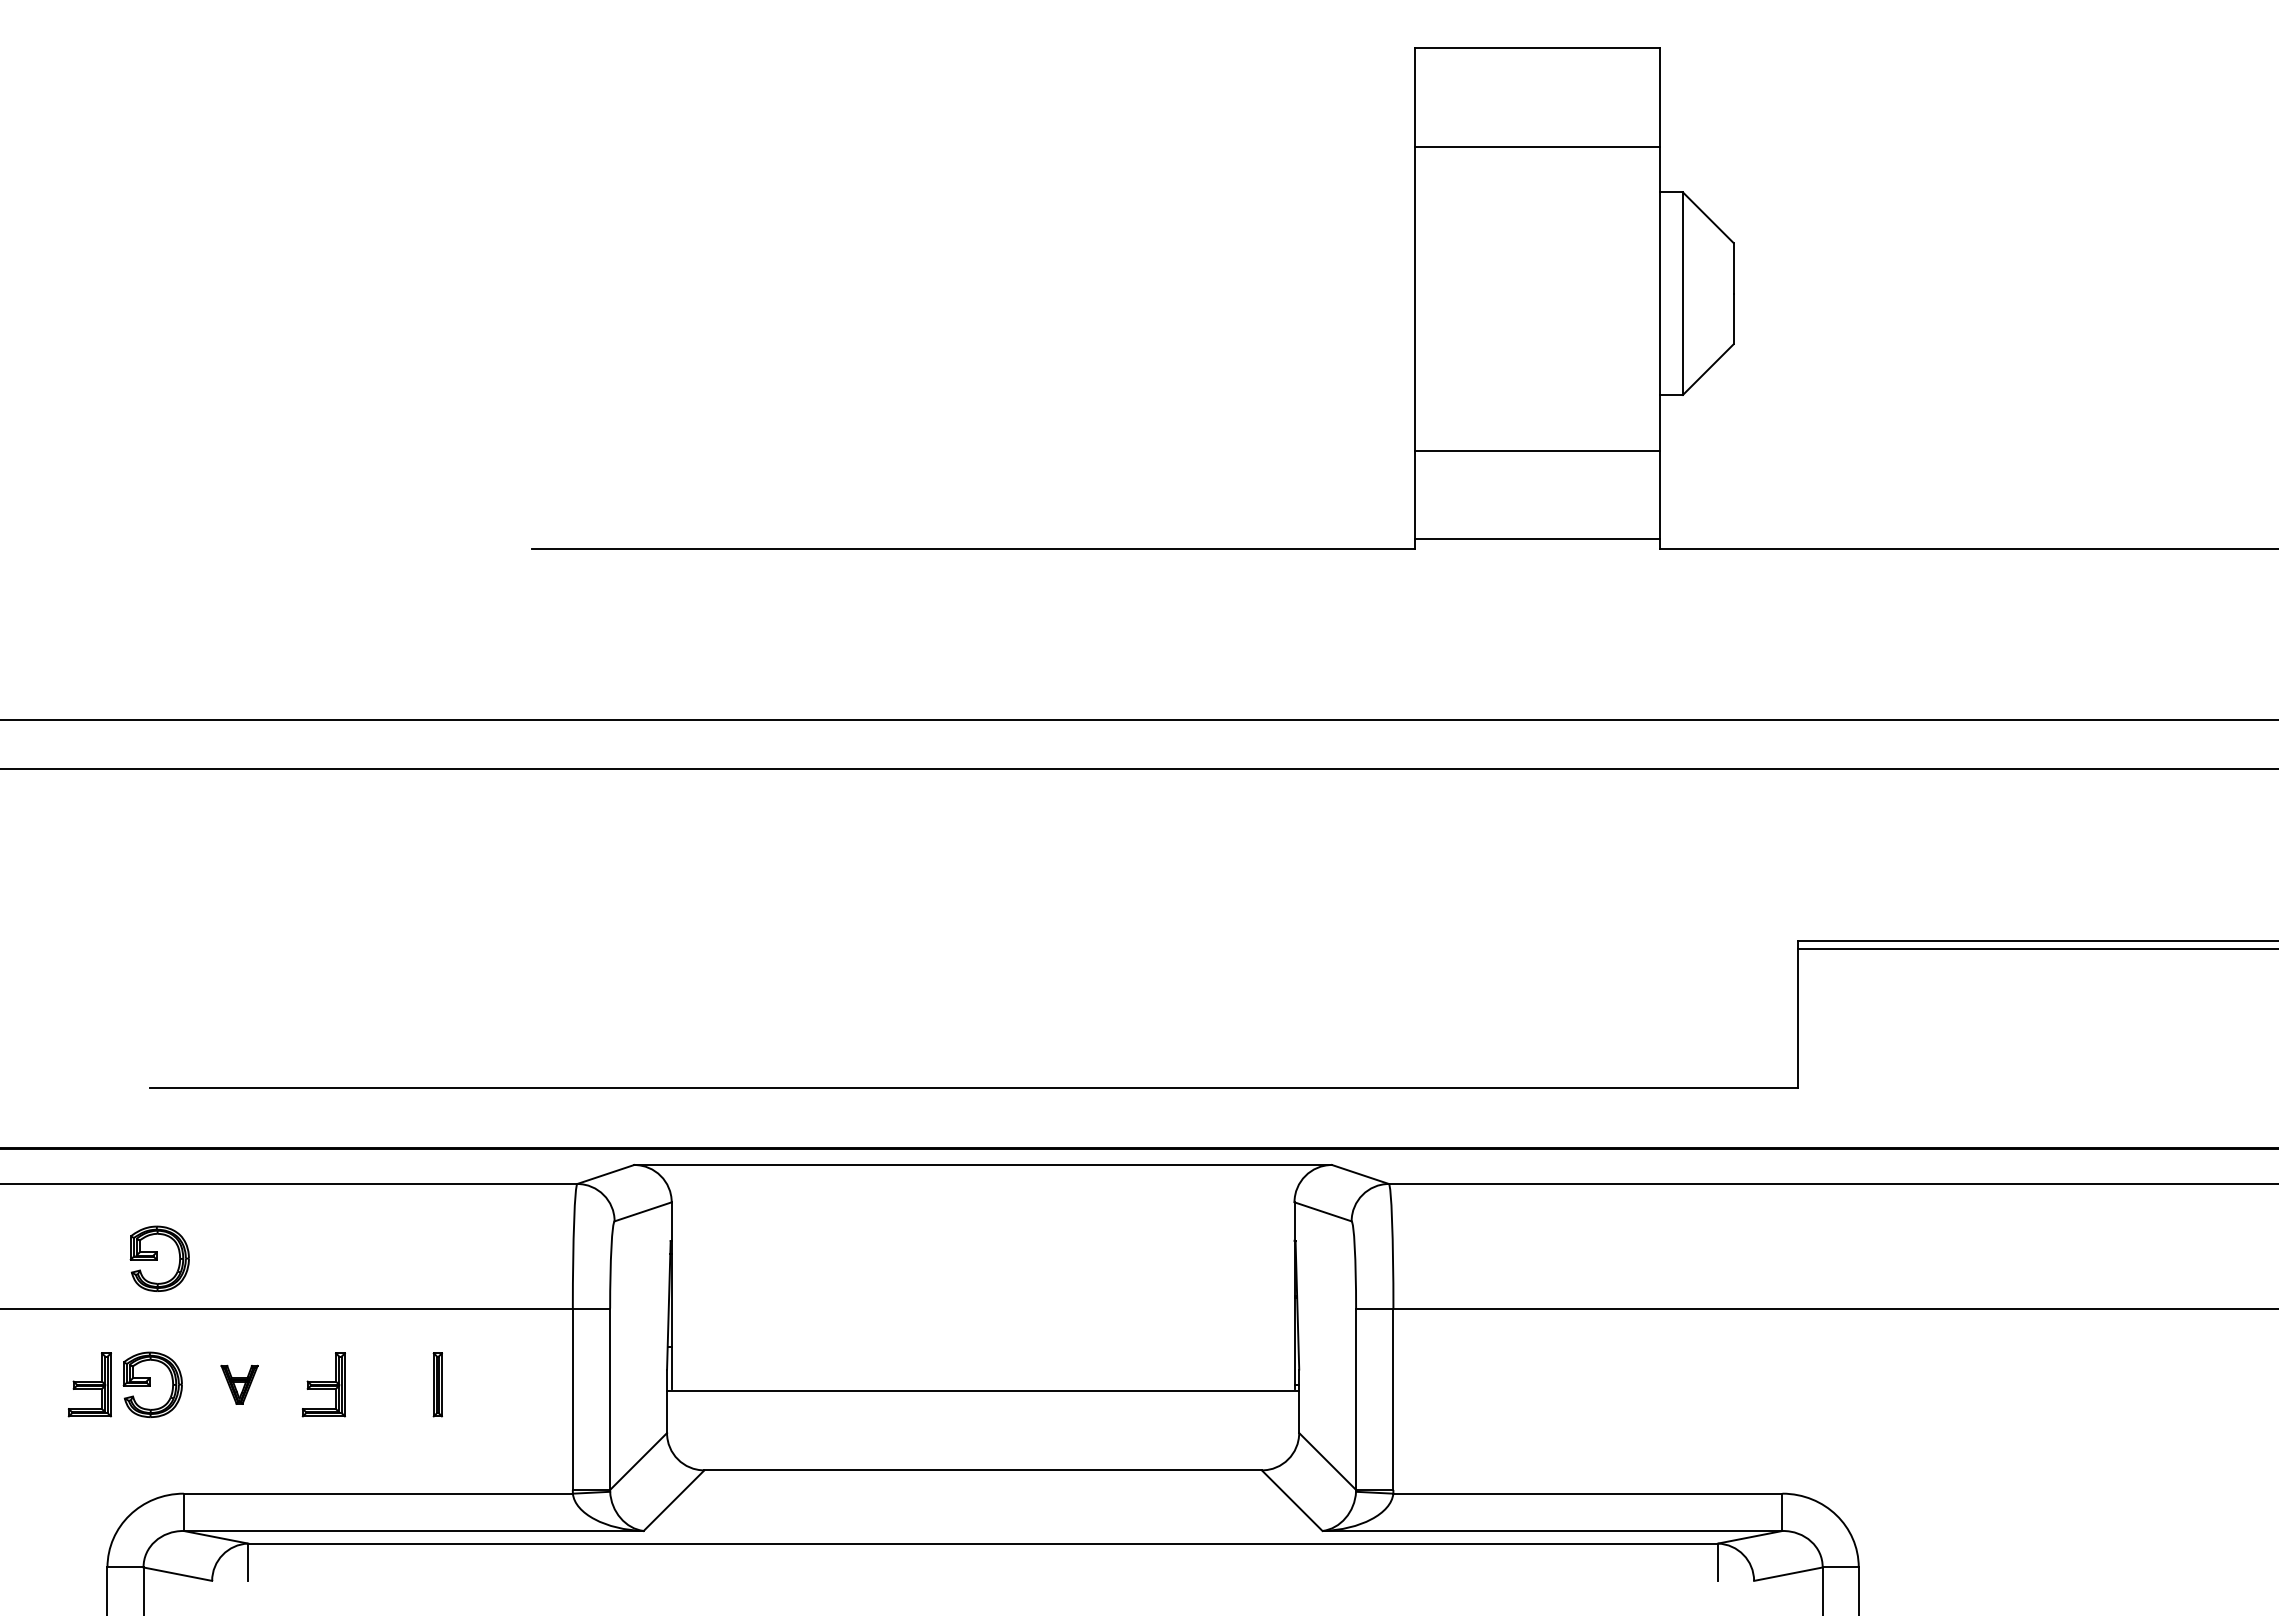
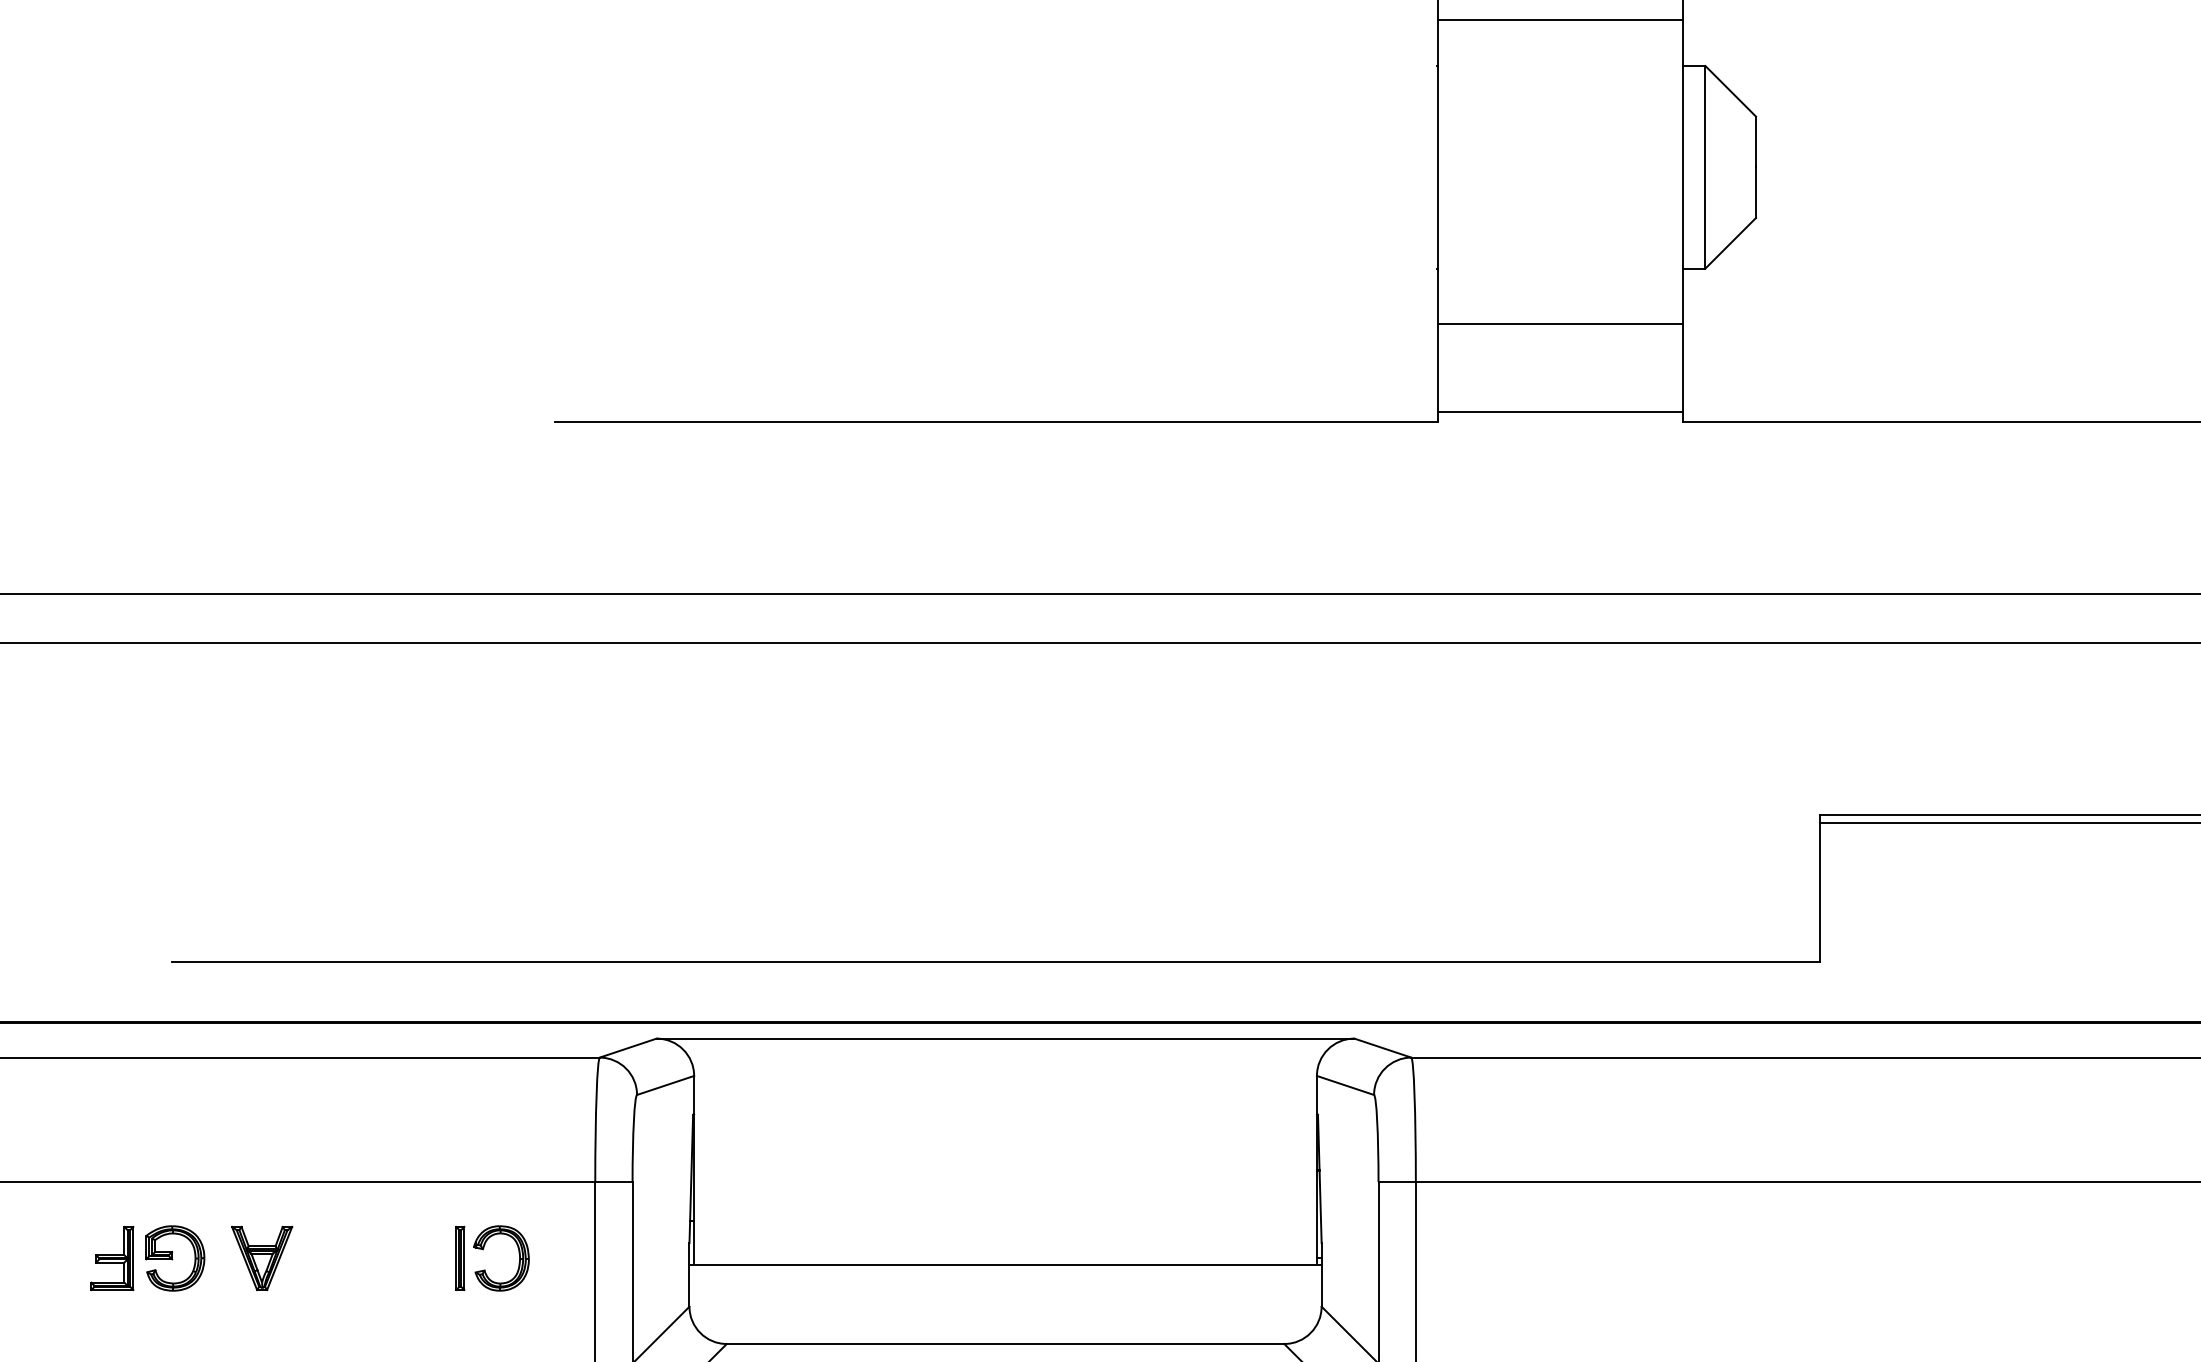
part: (159, 1258) -> (181, 1132), removed
part: (239, 1384) -> (261, 1258), size x1.67
part: (323, 1384) -> (345, 1258), removed
part: (496, 1384) -> (518, 1258), added

